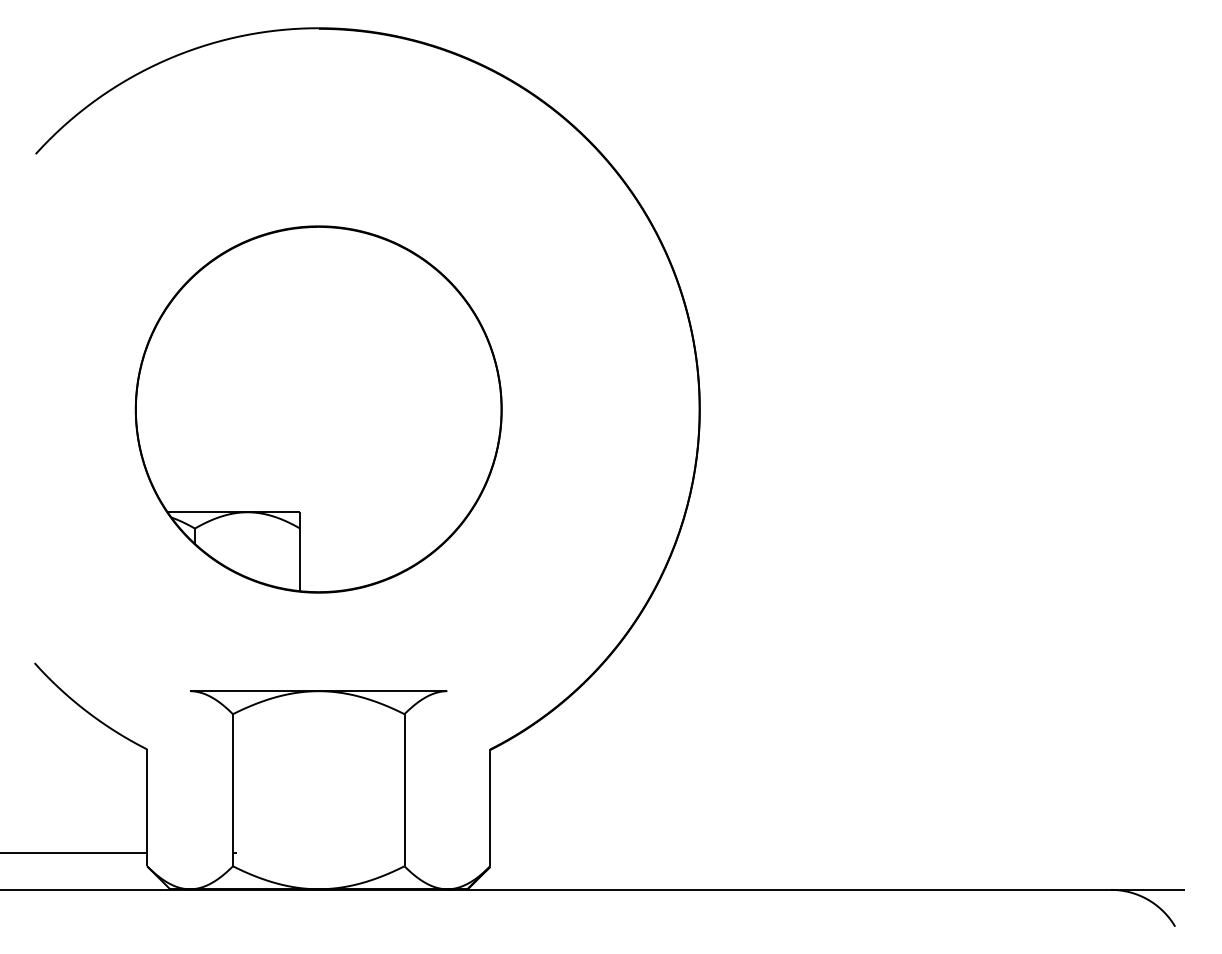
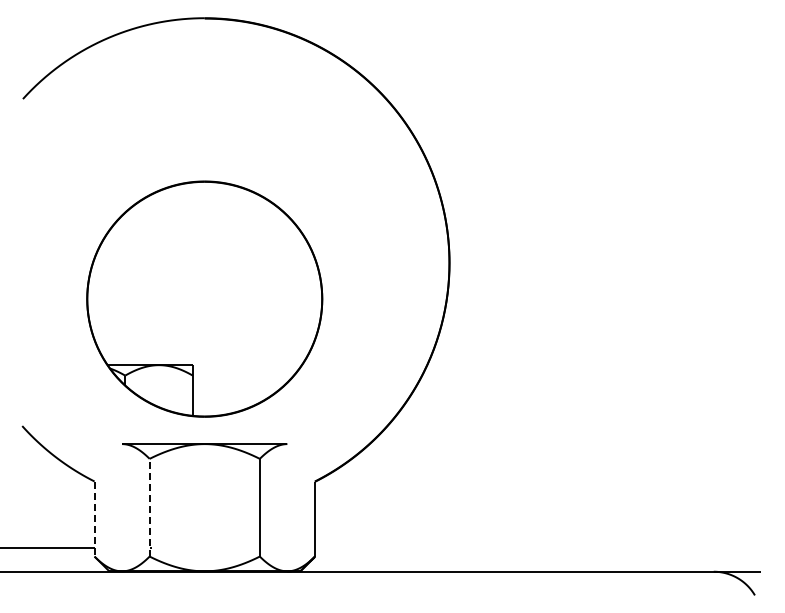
part: (318, 408) -> (204, 298), moved
line: (232, 789) -> (149, 507), solid -> dashed
line: (147, 808) -> (94, 519), solid -> dashed

